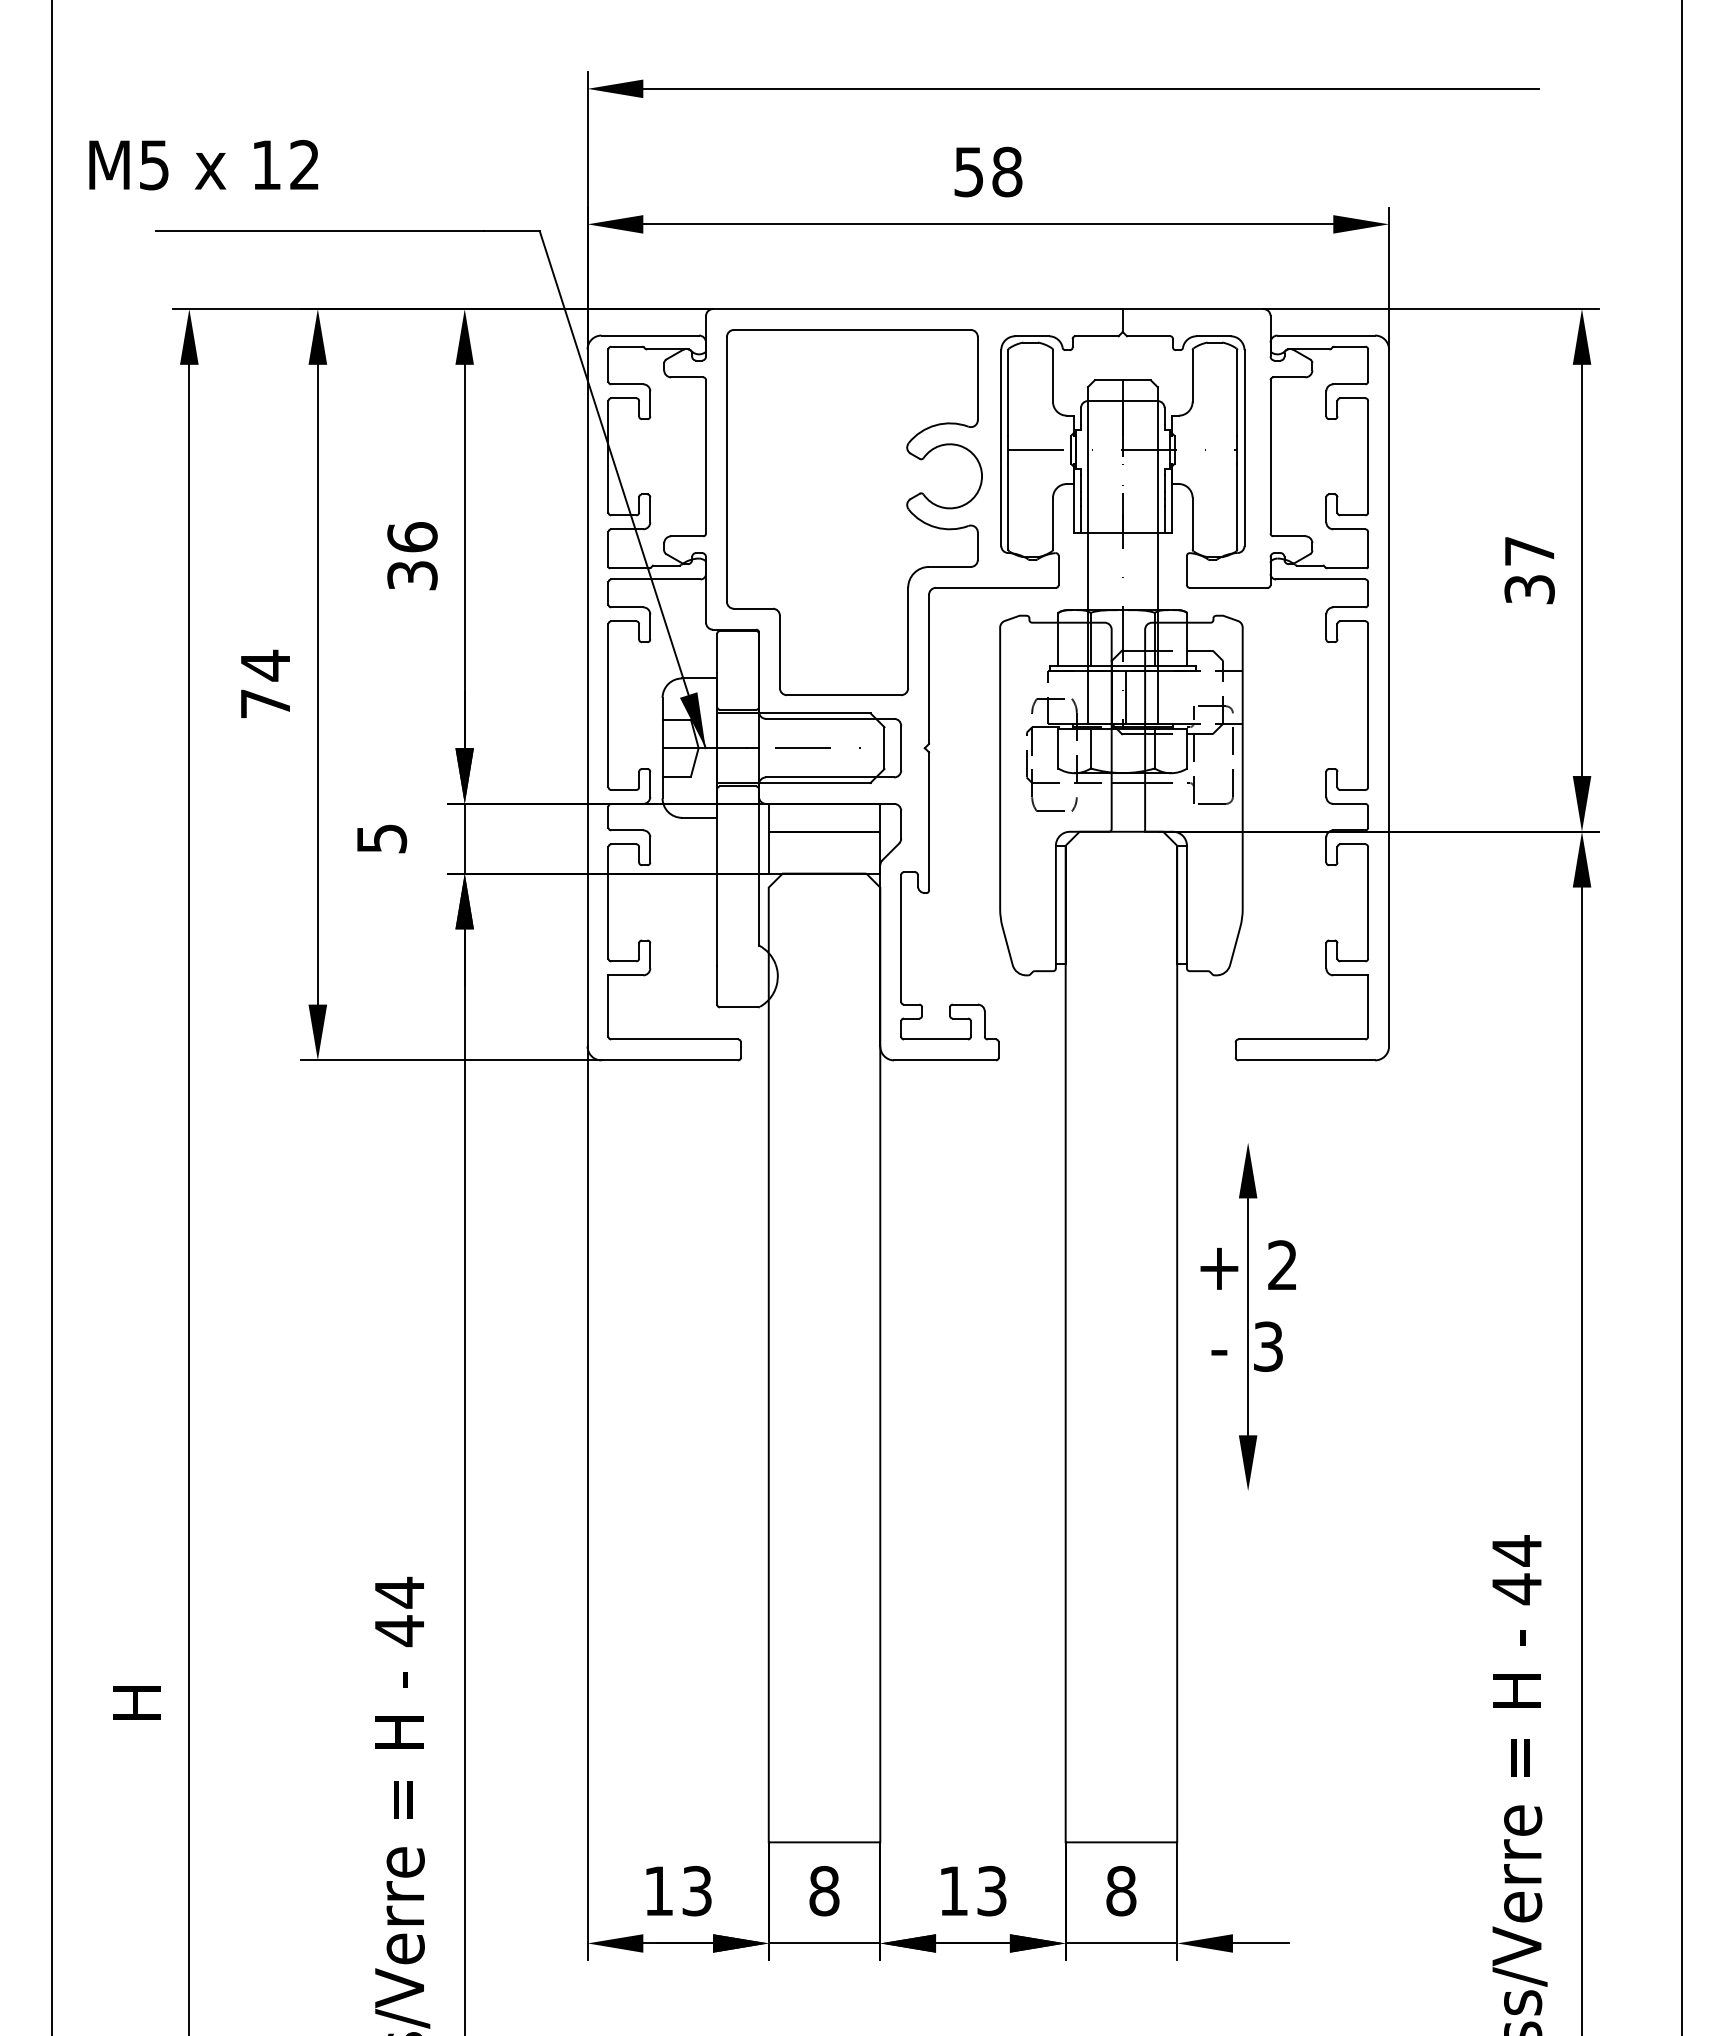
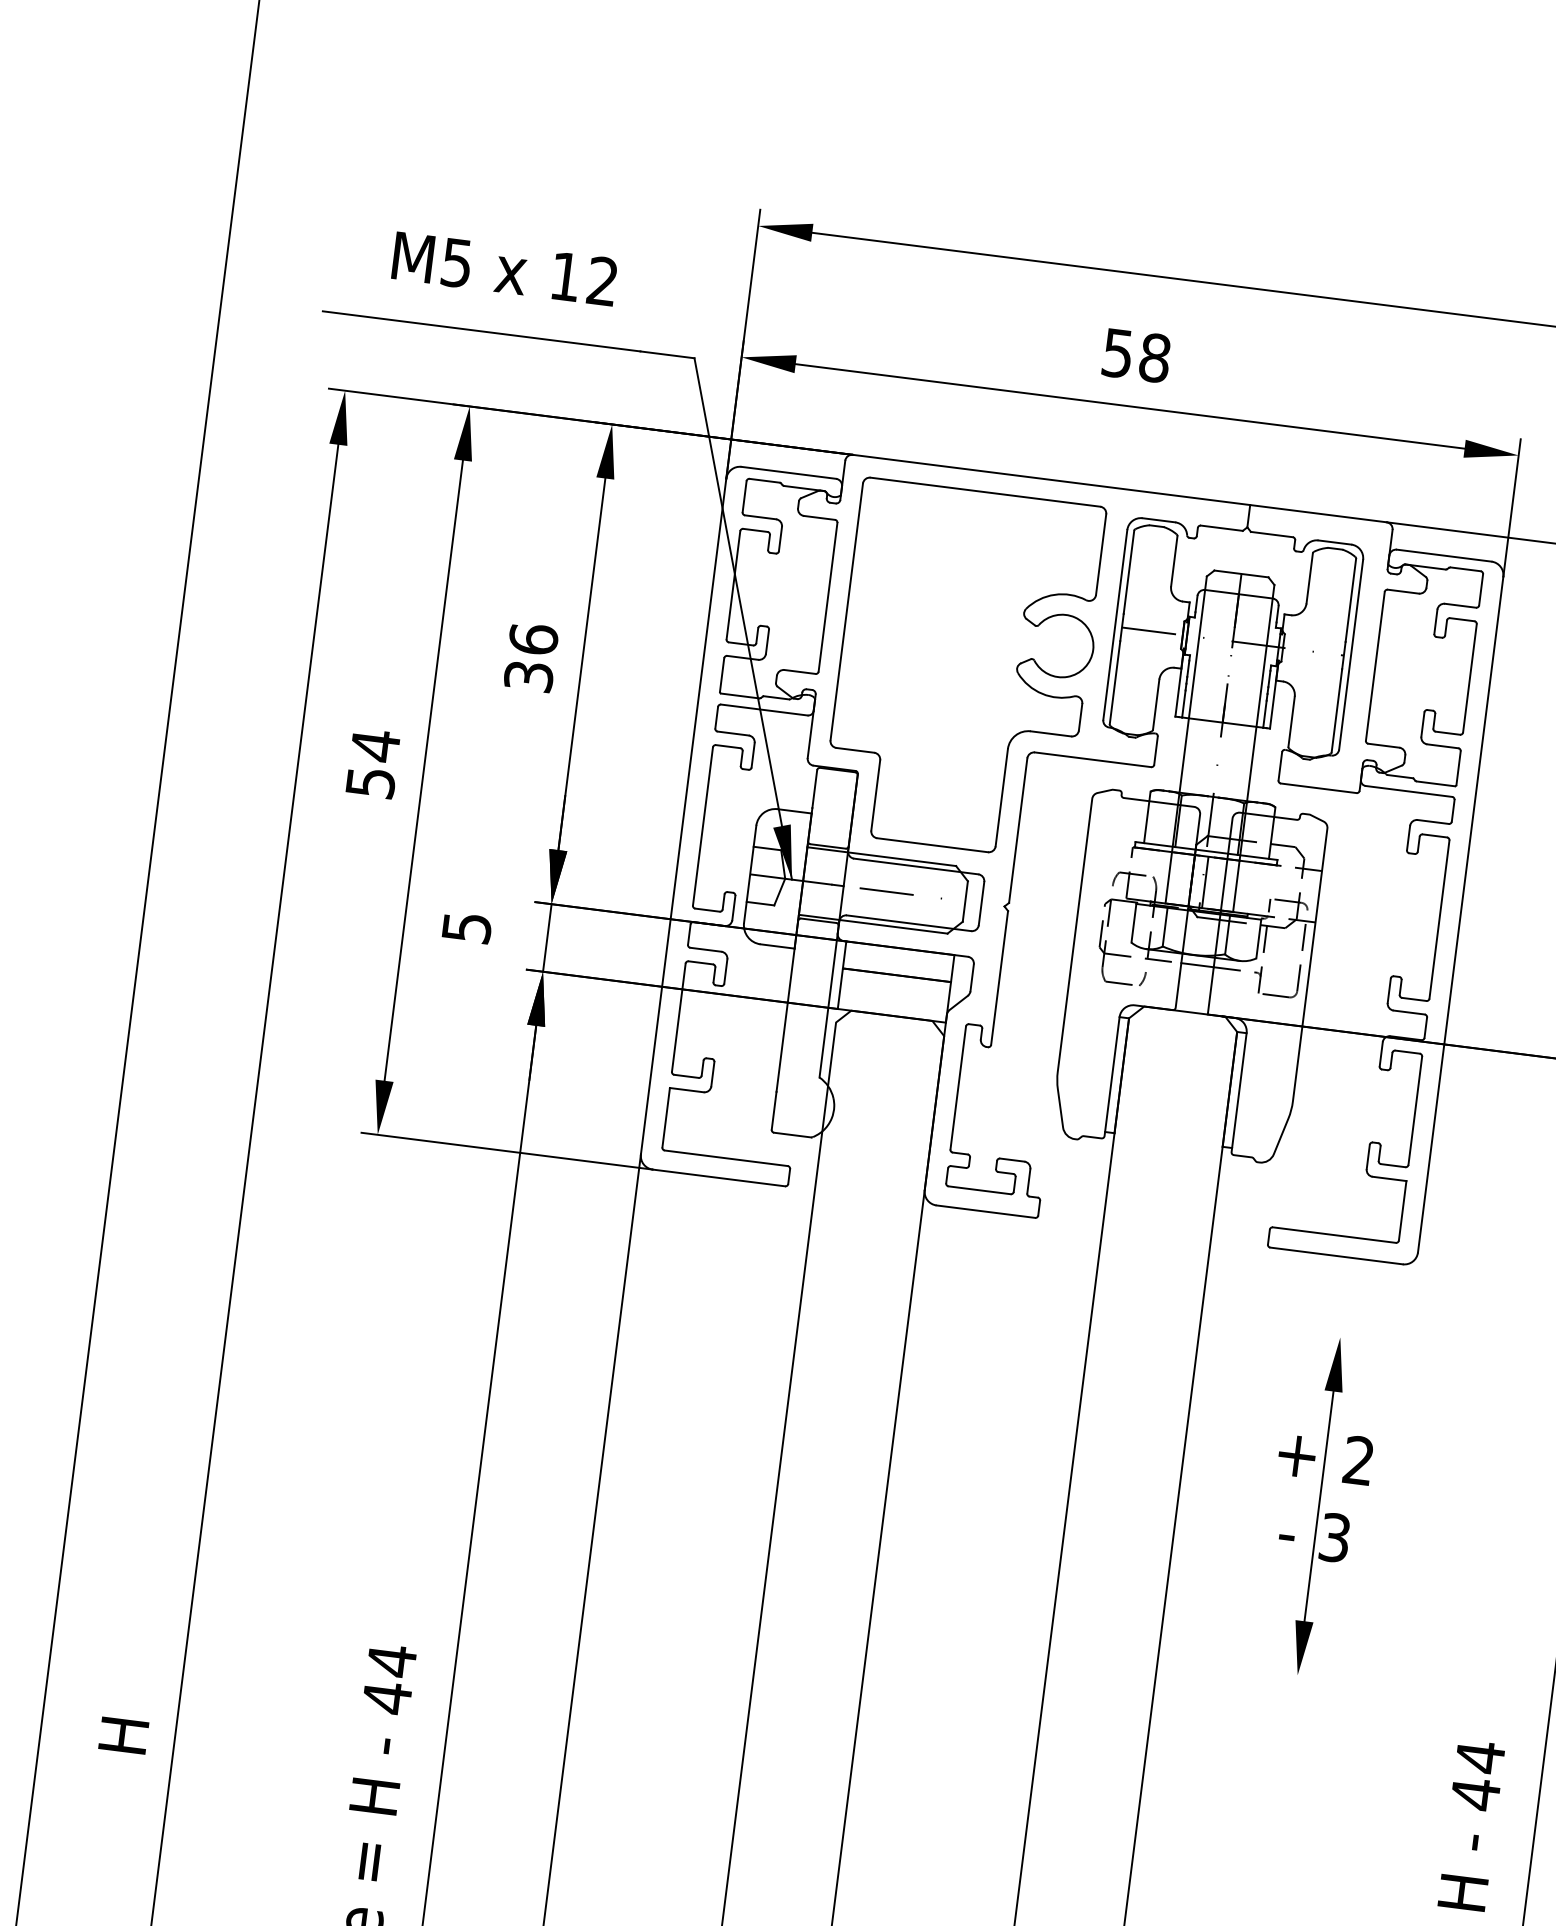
text: (203, 164) -> (504, 268), moved
text: (265, 703) -> (370, 782), 74 -> 54
part: (1247, 1316) -> (1318, 1505), moved

